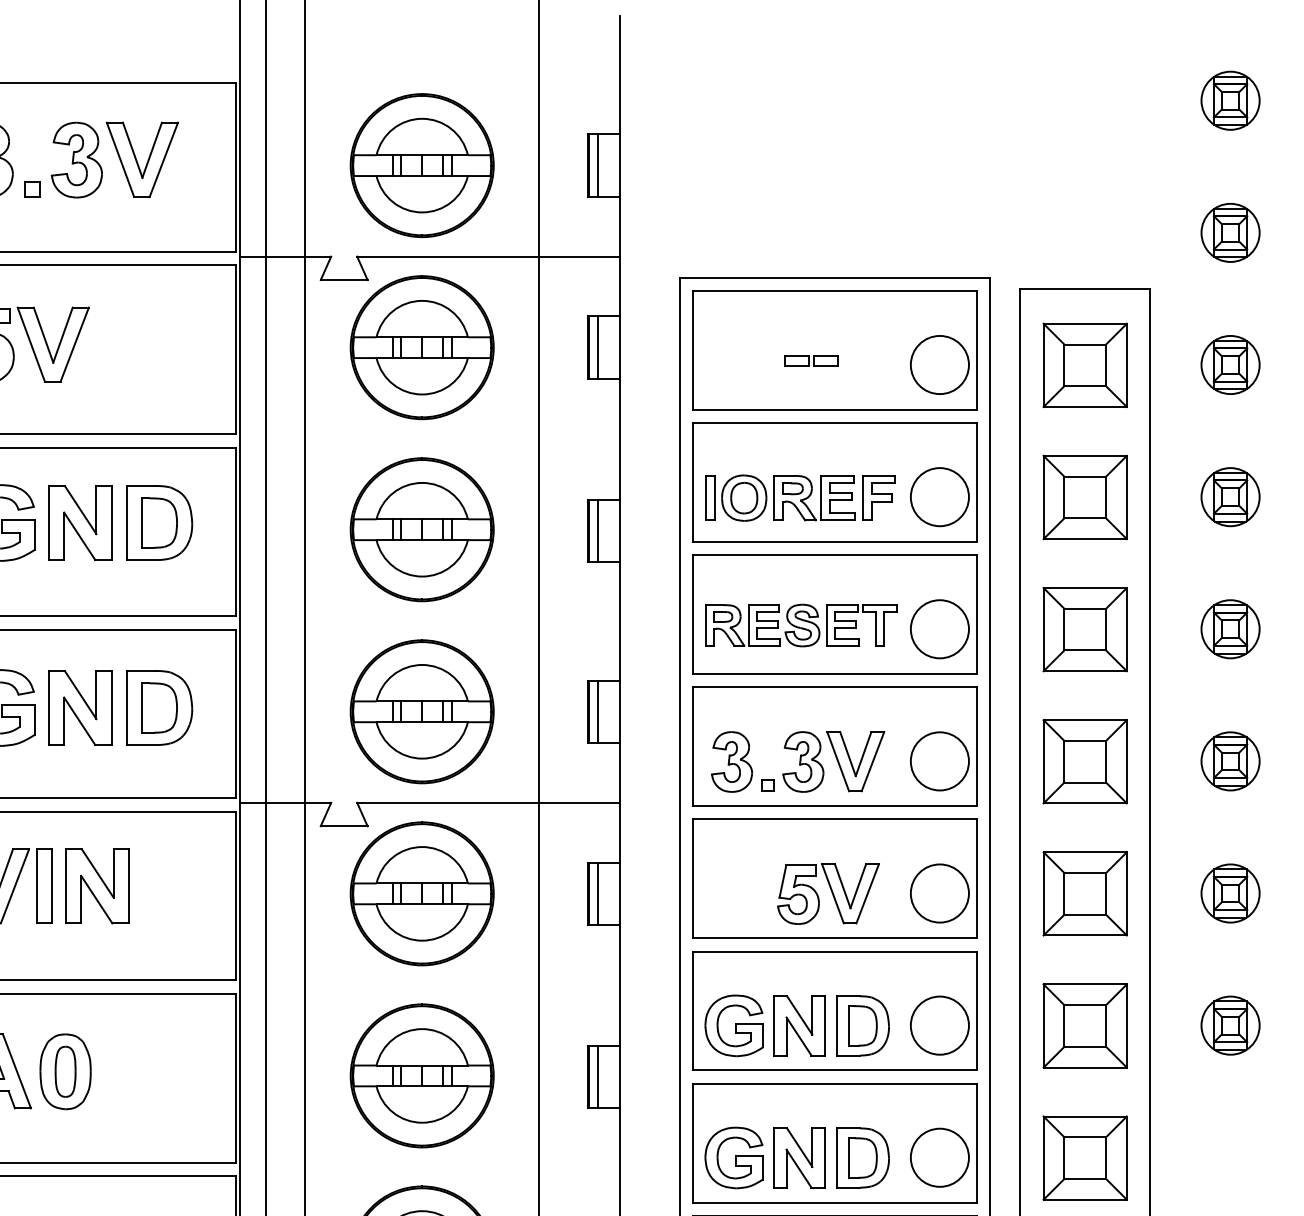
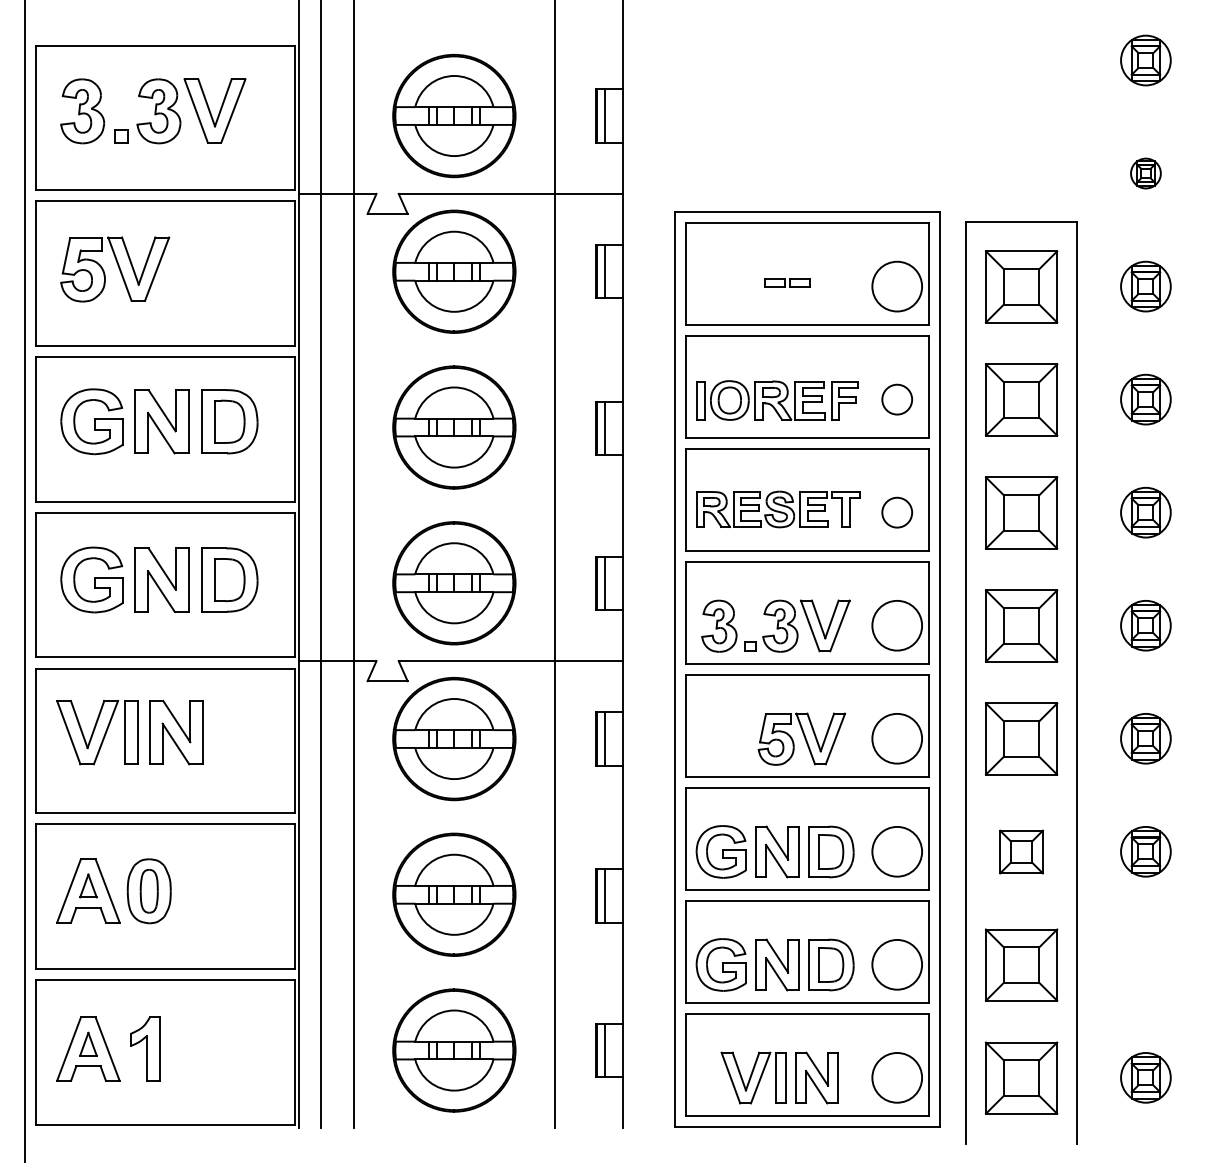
part: (1230, 232) -> (1145, 173), size x0.6
circle: (940, 496) -> (897, 399), size x0.6
circle: (940, 629) -> (897, 512), size x0.6
part: (1085, 1025) -> (1021, 851), size x0.6

